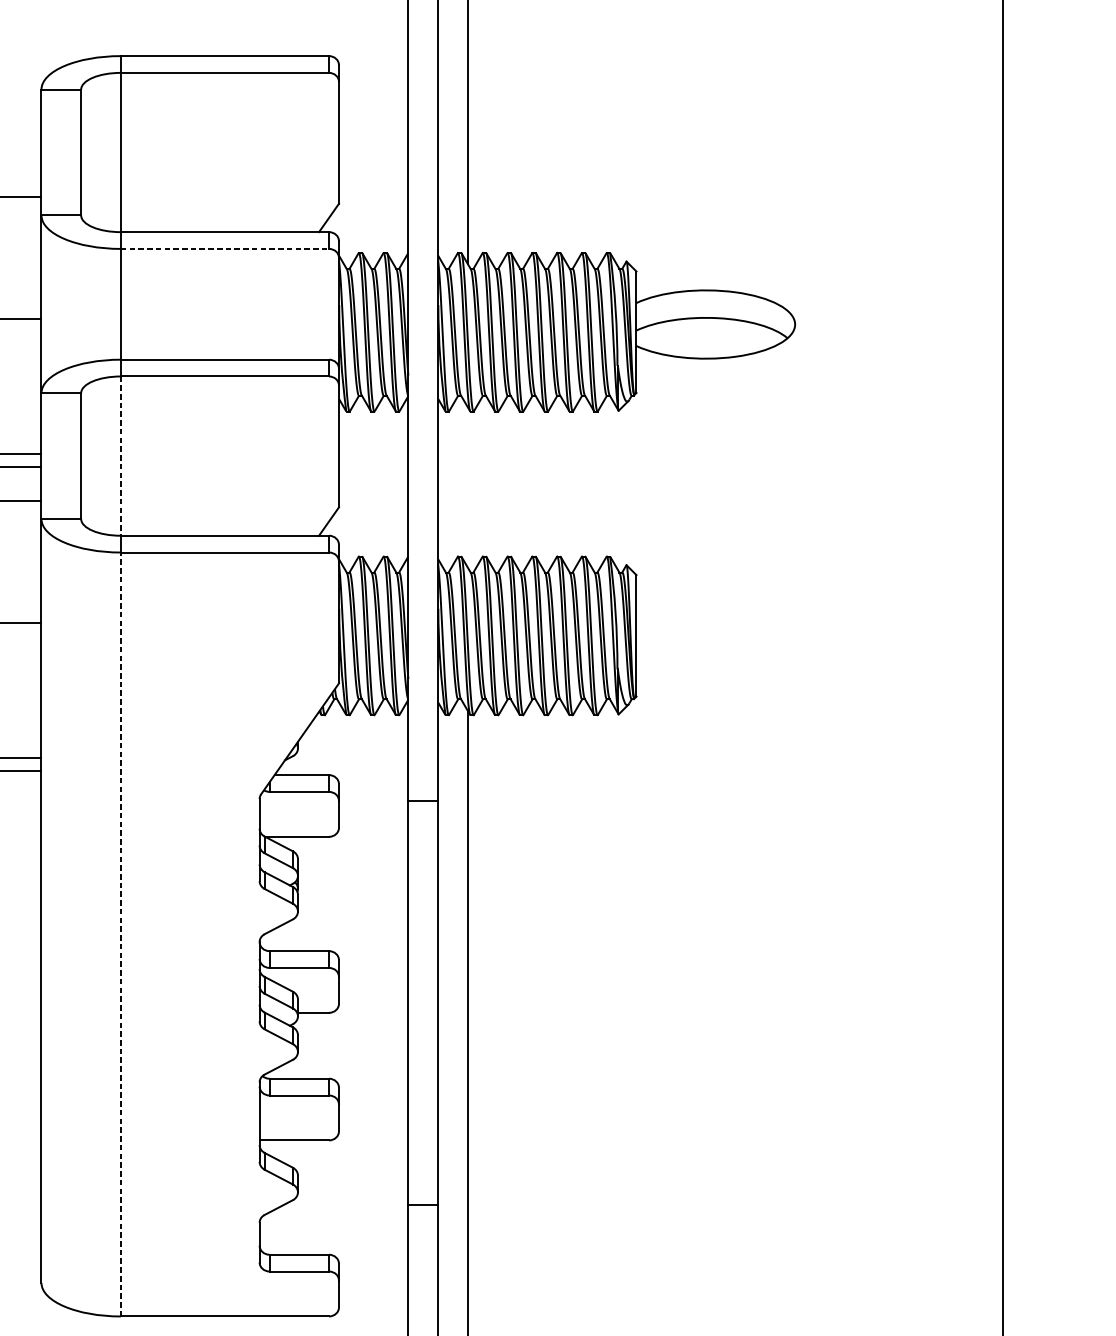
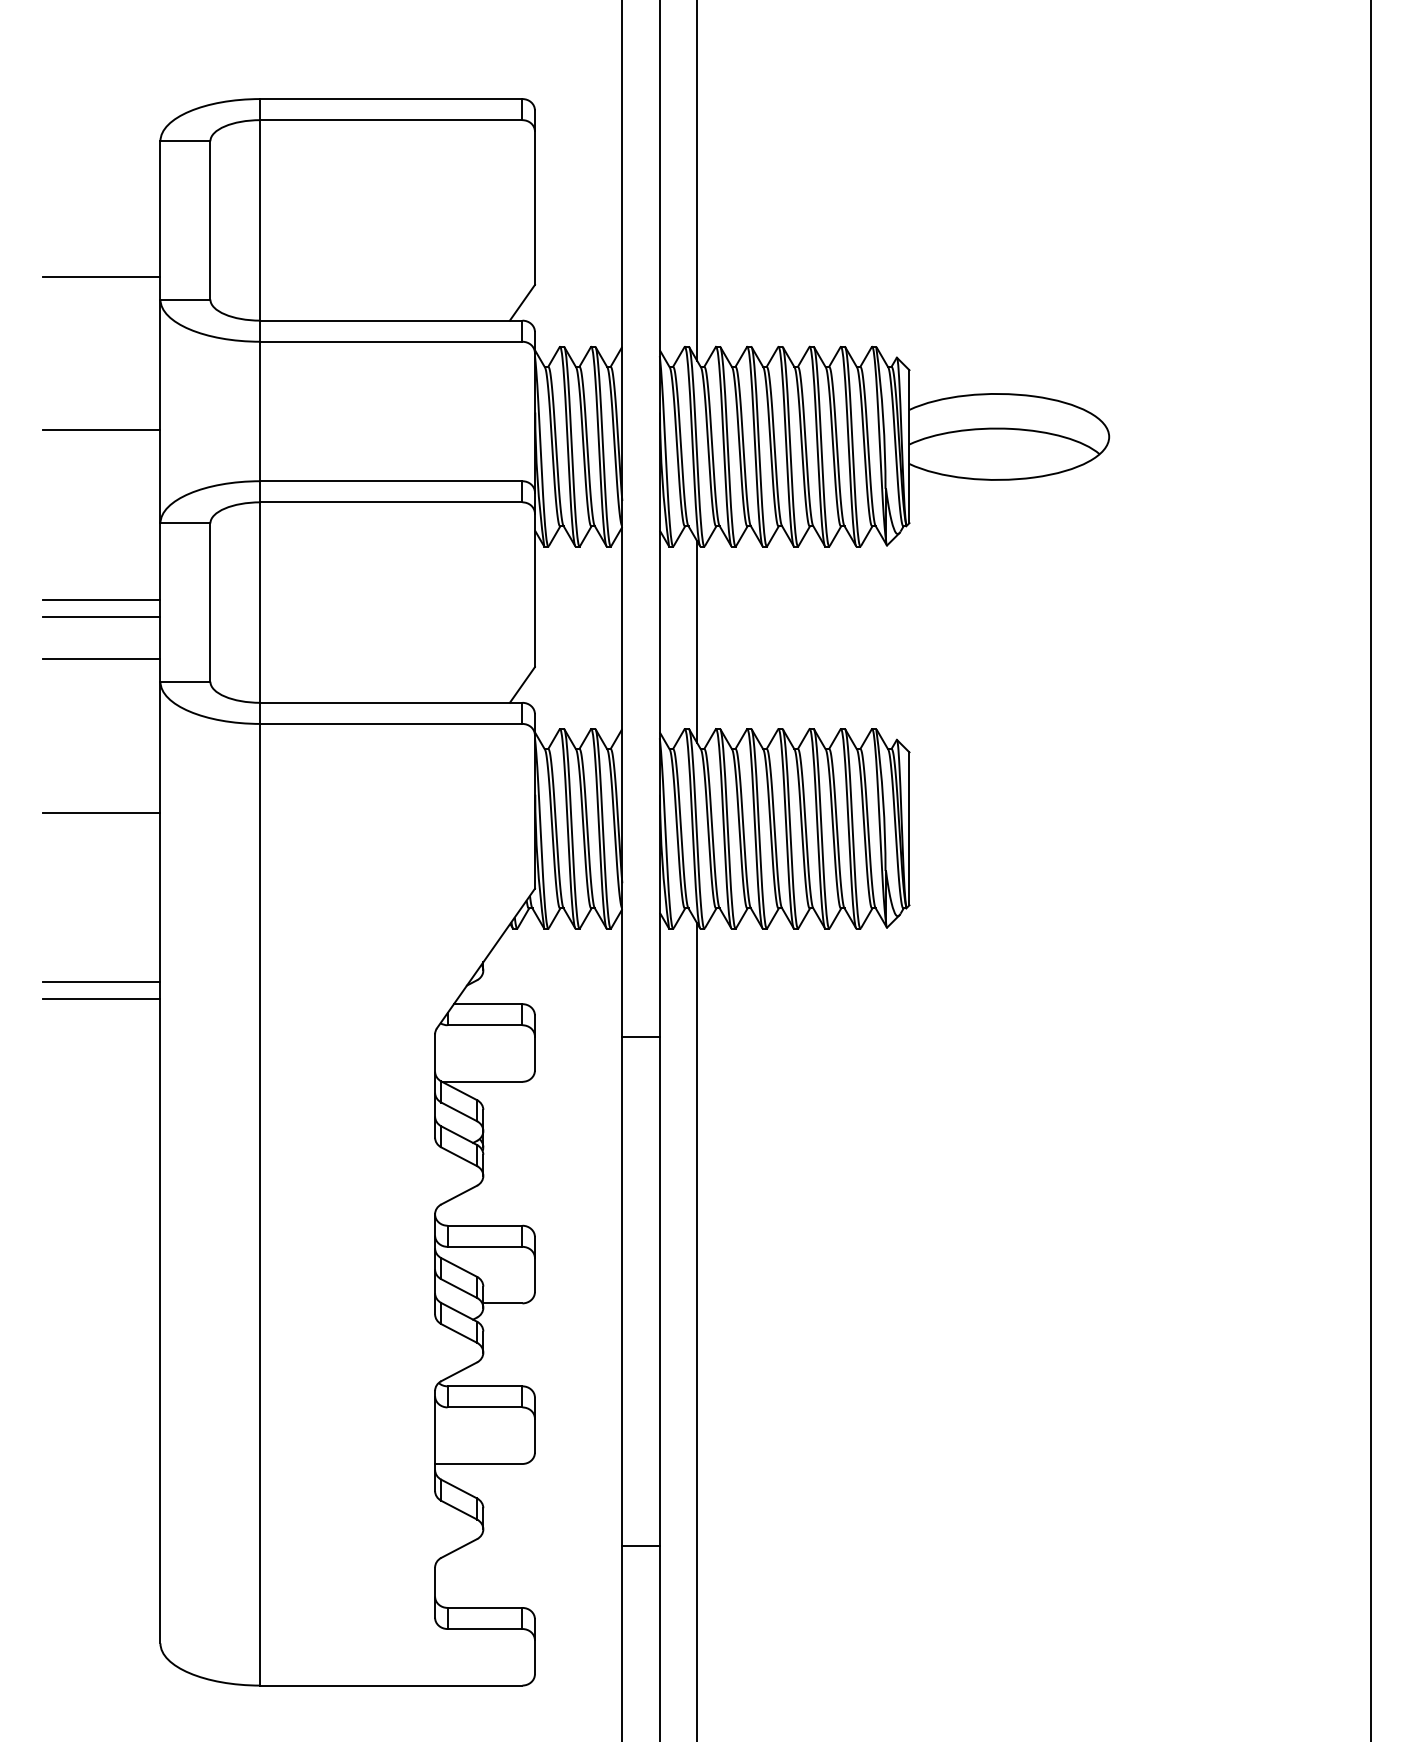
line: (225, 248) -> (391, 341), dashed -> solid
line: (120, 456) -> (260, 603), dashed -> solid
line: (468, 487) -> (697, 642), added
line: (120, 934) -> (260, 1204), dashed -> solid

